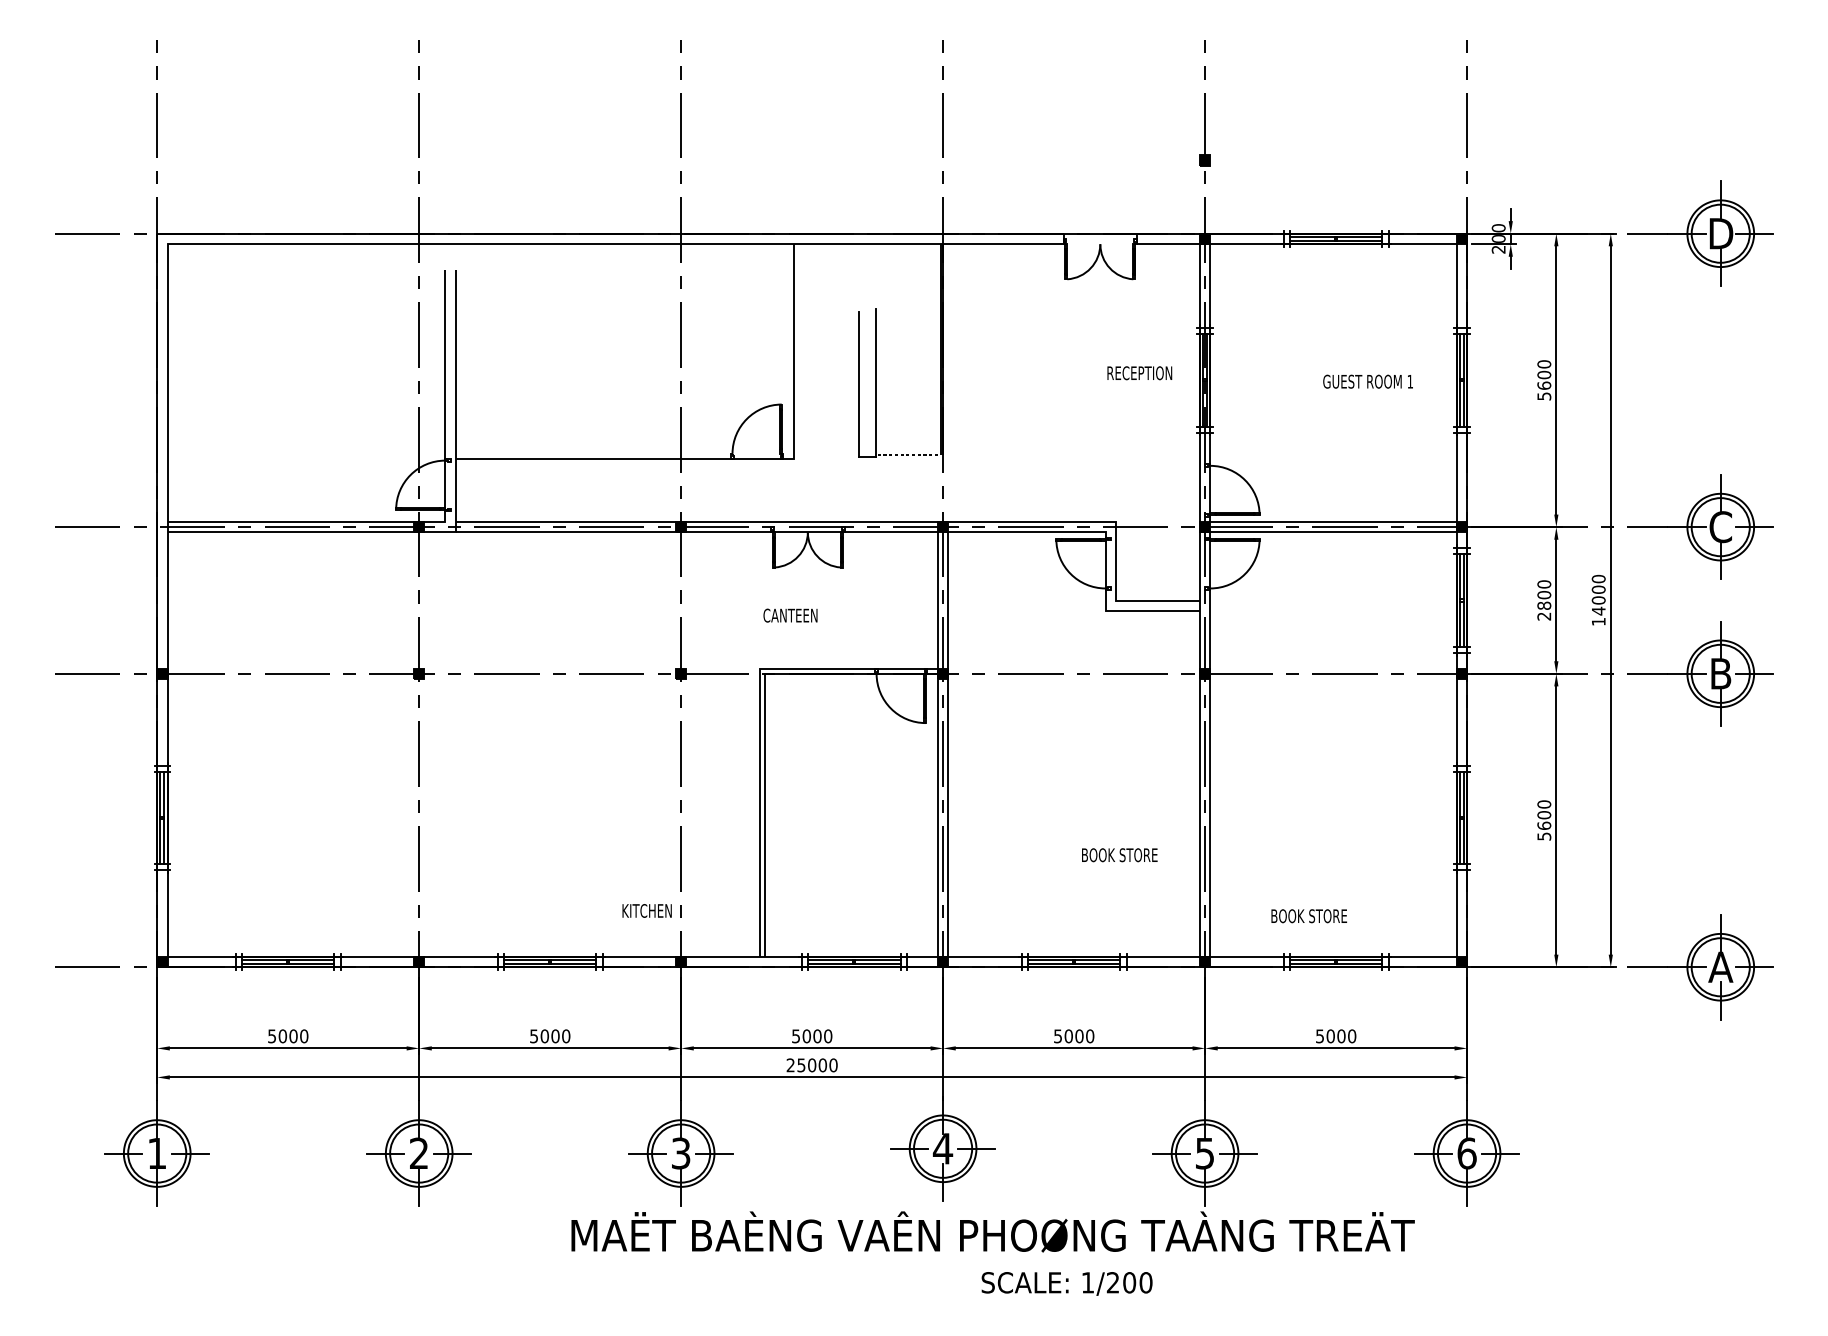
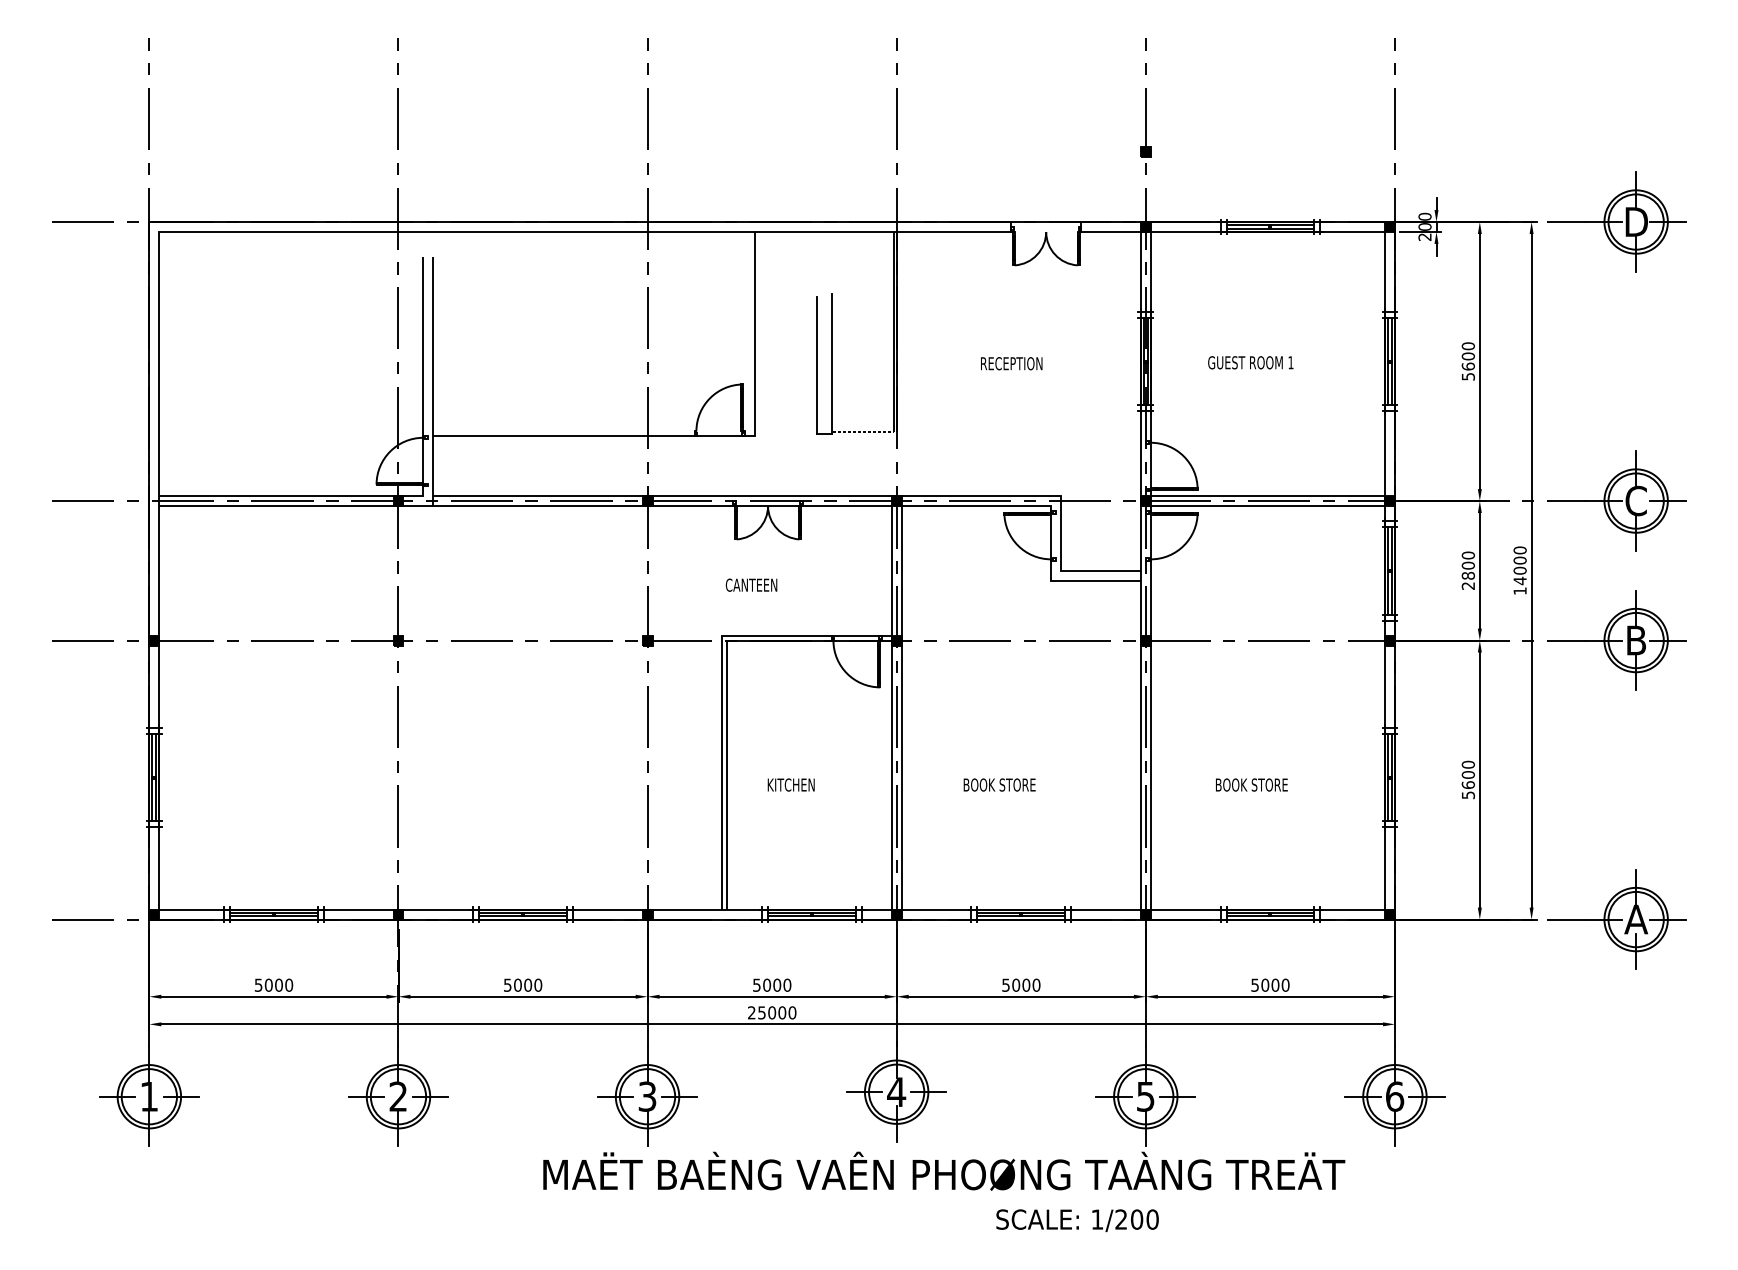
text: (1139, 373) -> (1011, 363), moved
text: (1367, 381) -> (1250, 362), moved
text: (1119, 854) -> (999, 784), moved
text: (646, 910) -> (790, 784), moved
text: (1308, 915) -> (1251, 784), moved
text: (1067, 1283) -> (1077, 1220), moved

